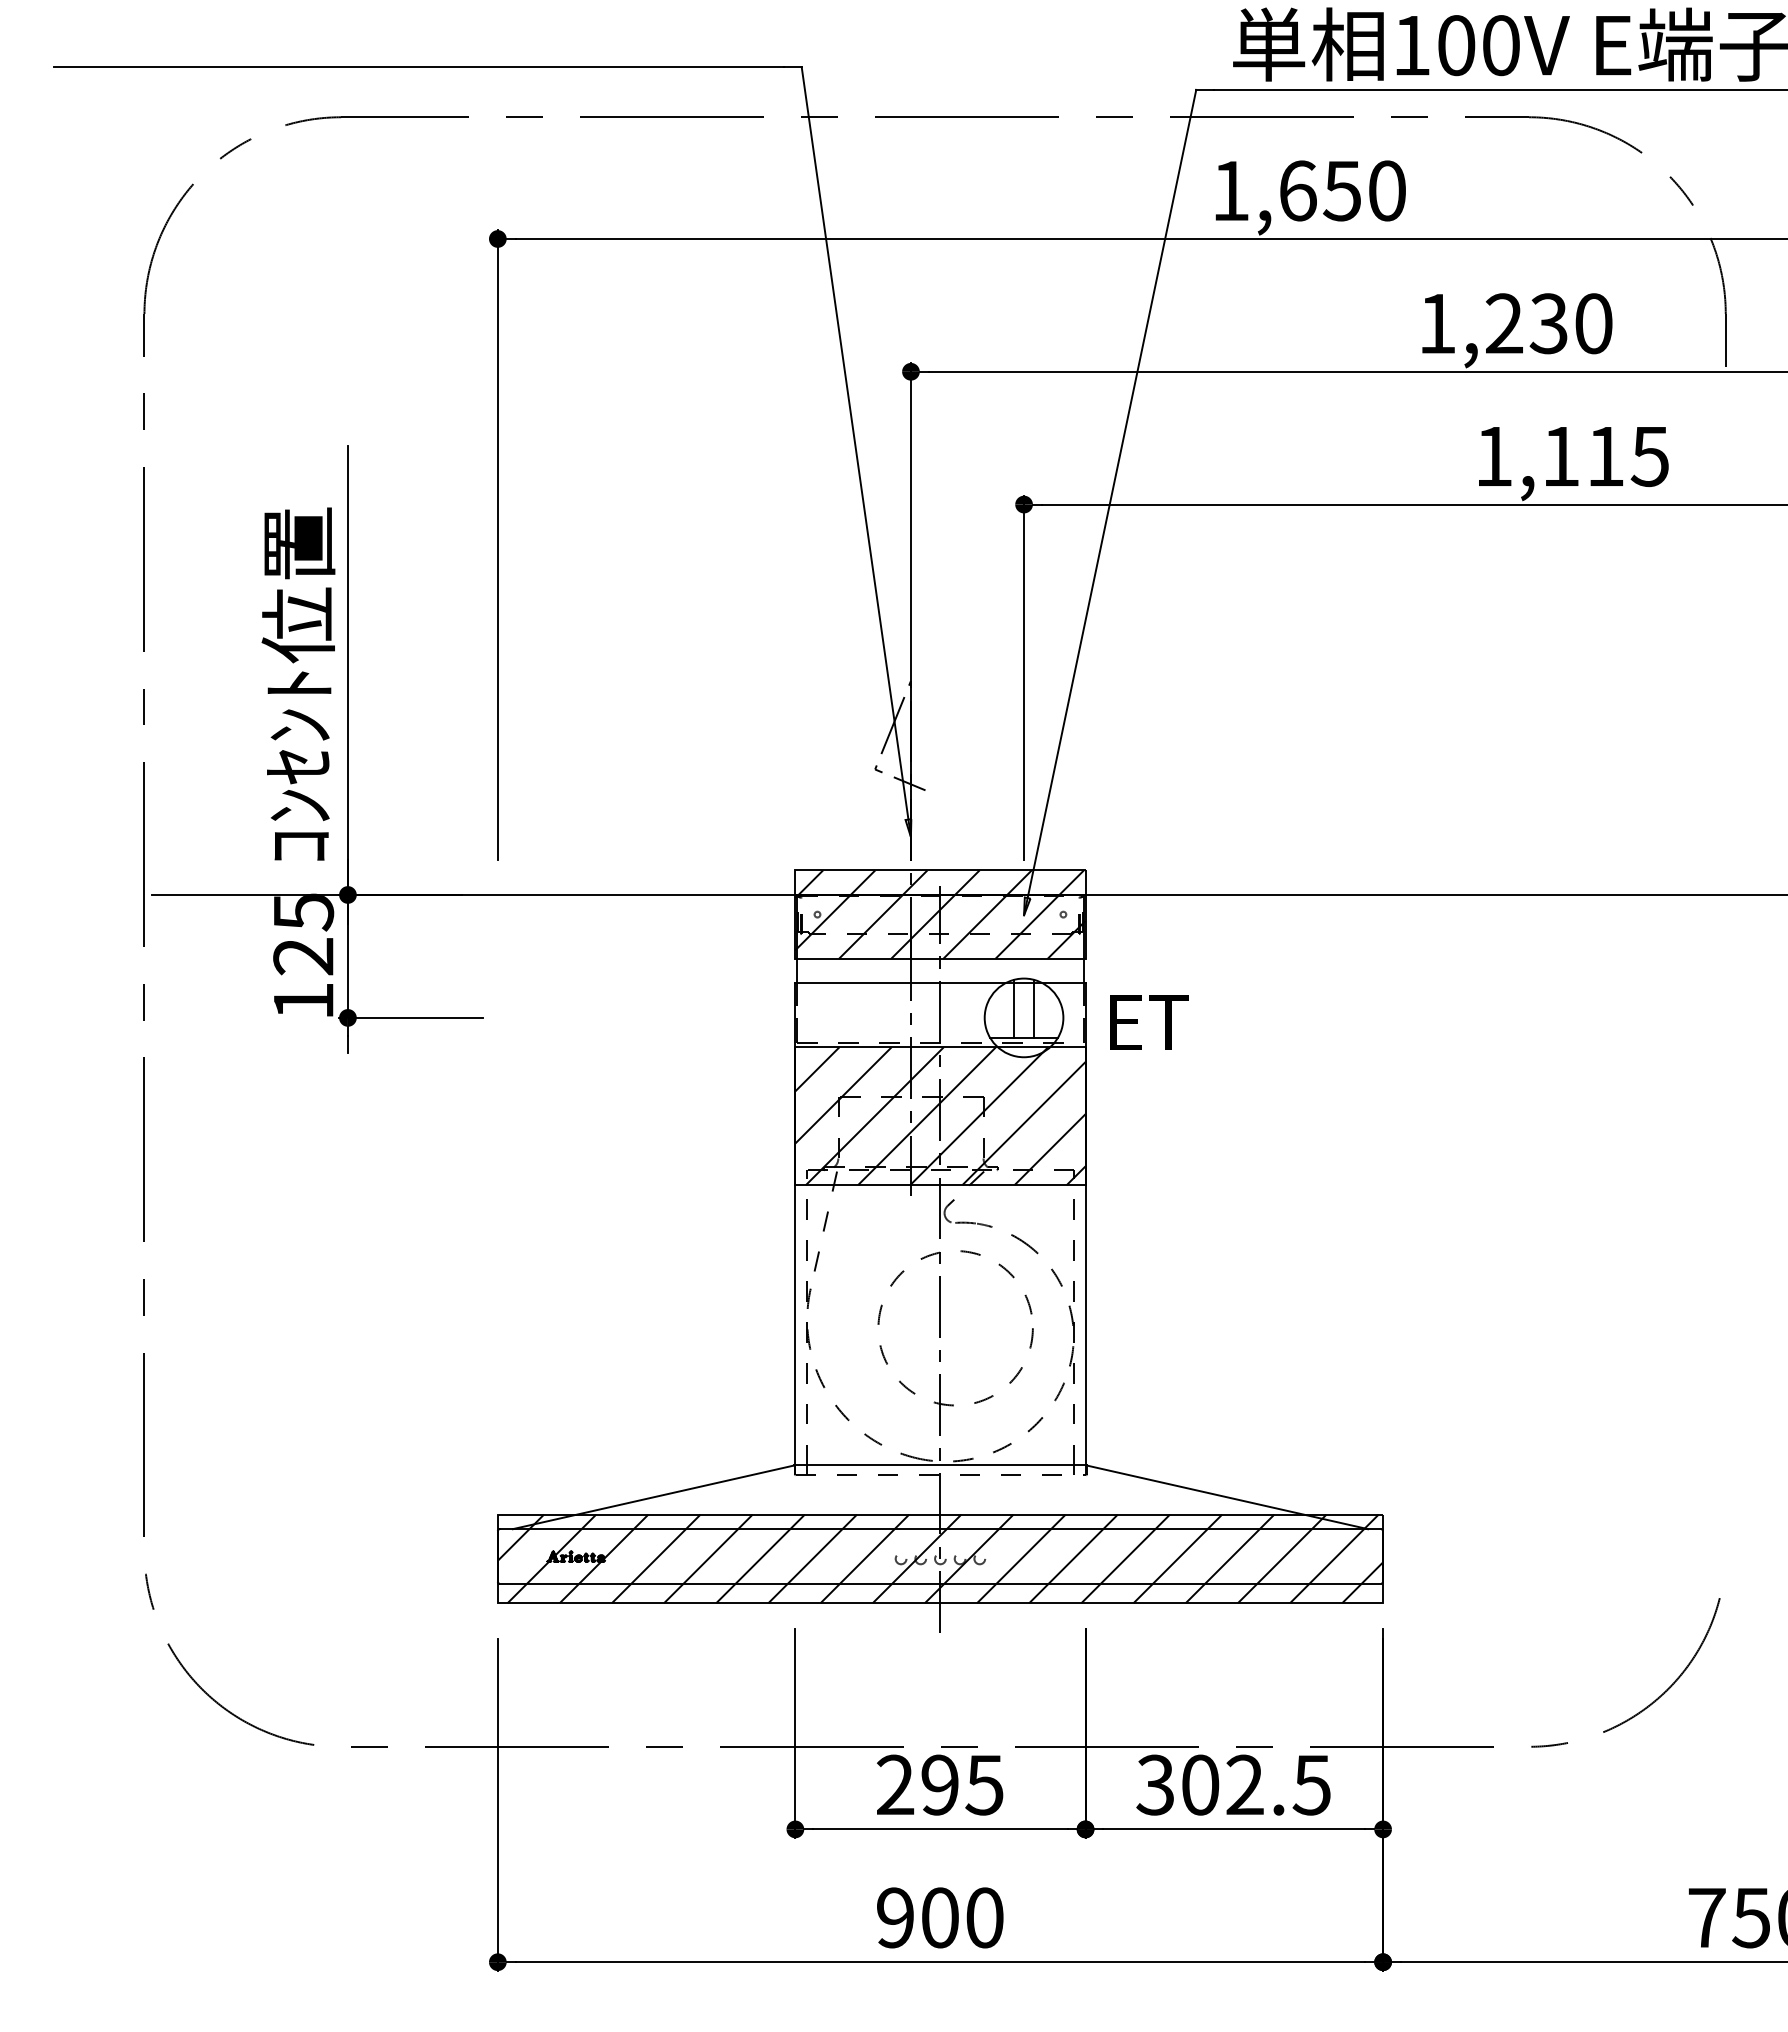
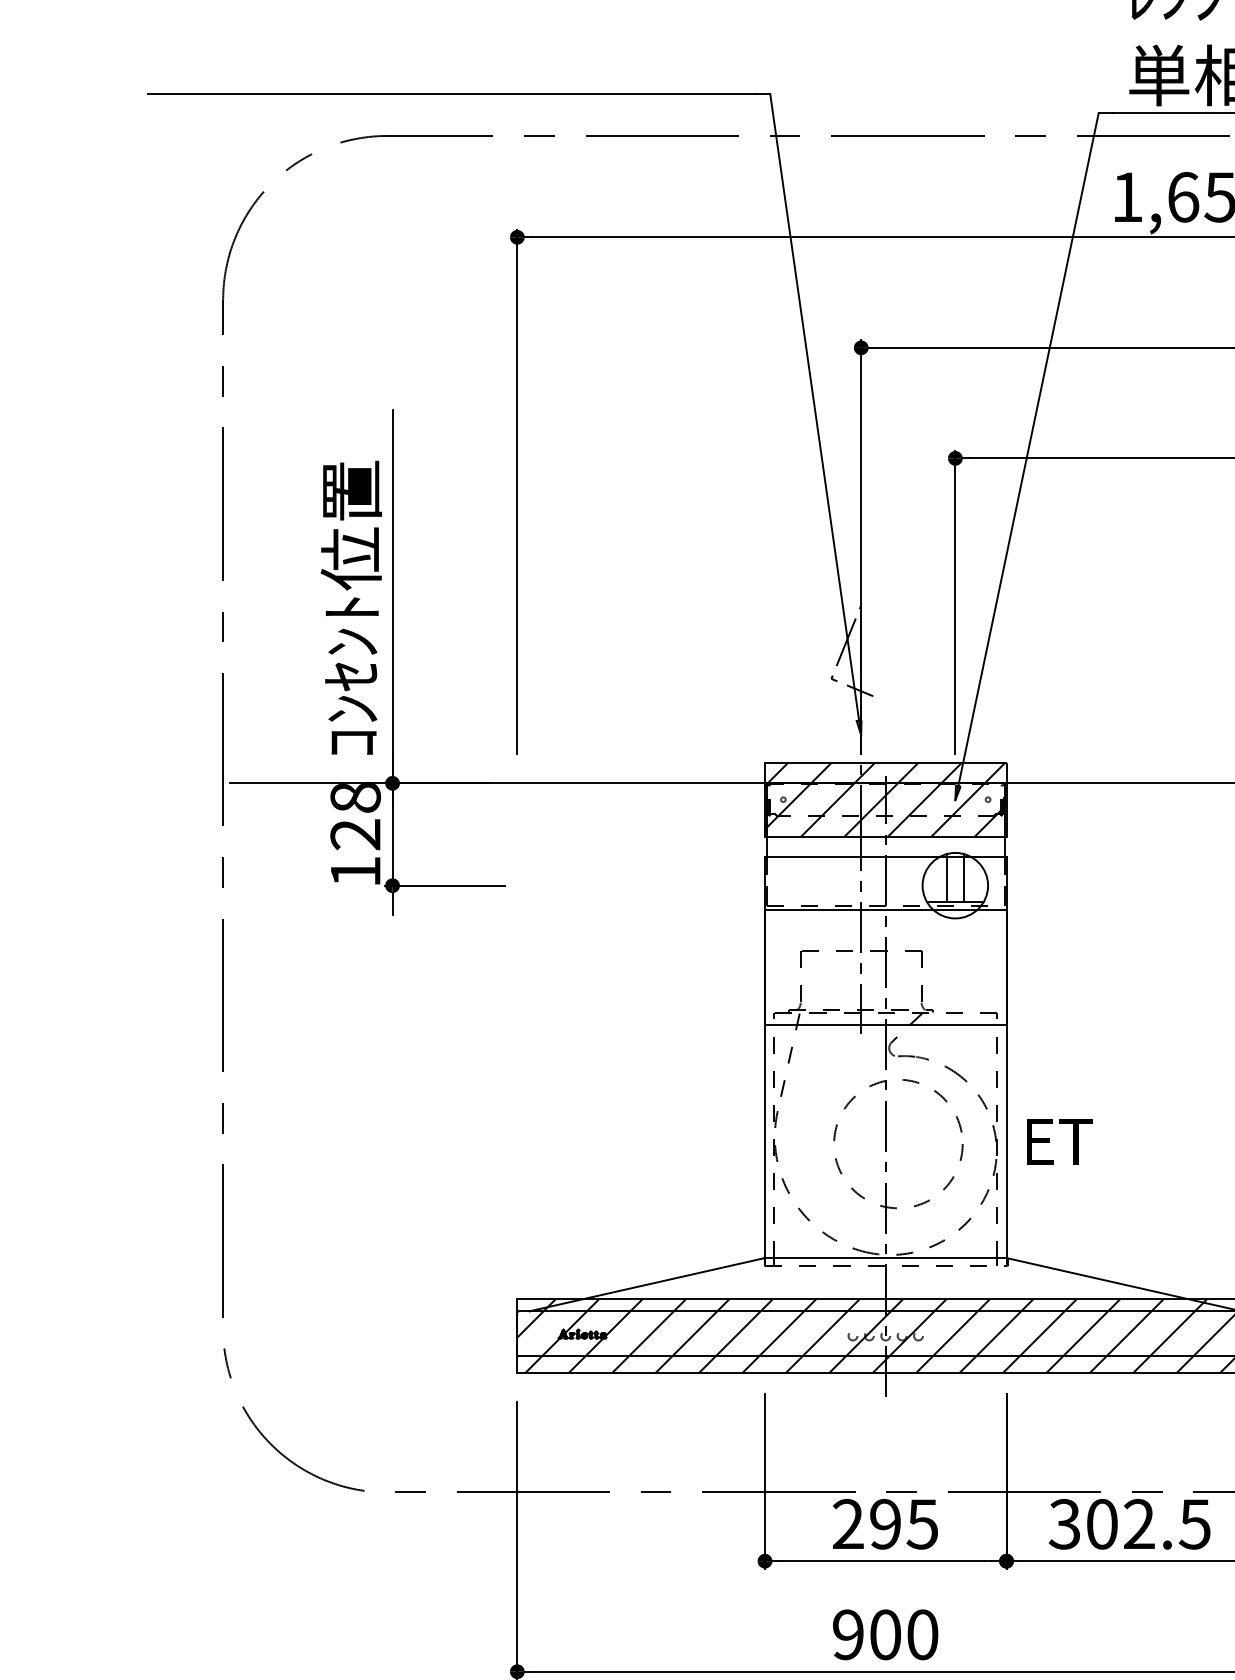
text: (303, 912) -> (355, 797), 125 -> 128
text: (1149, 1022) -> (1059, 1141), moved
hatch: (940, 1116) -> (885, 967), removed

